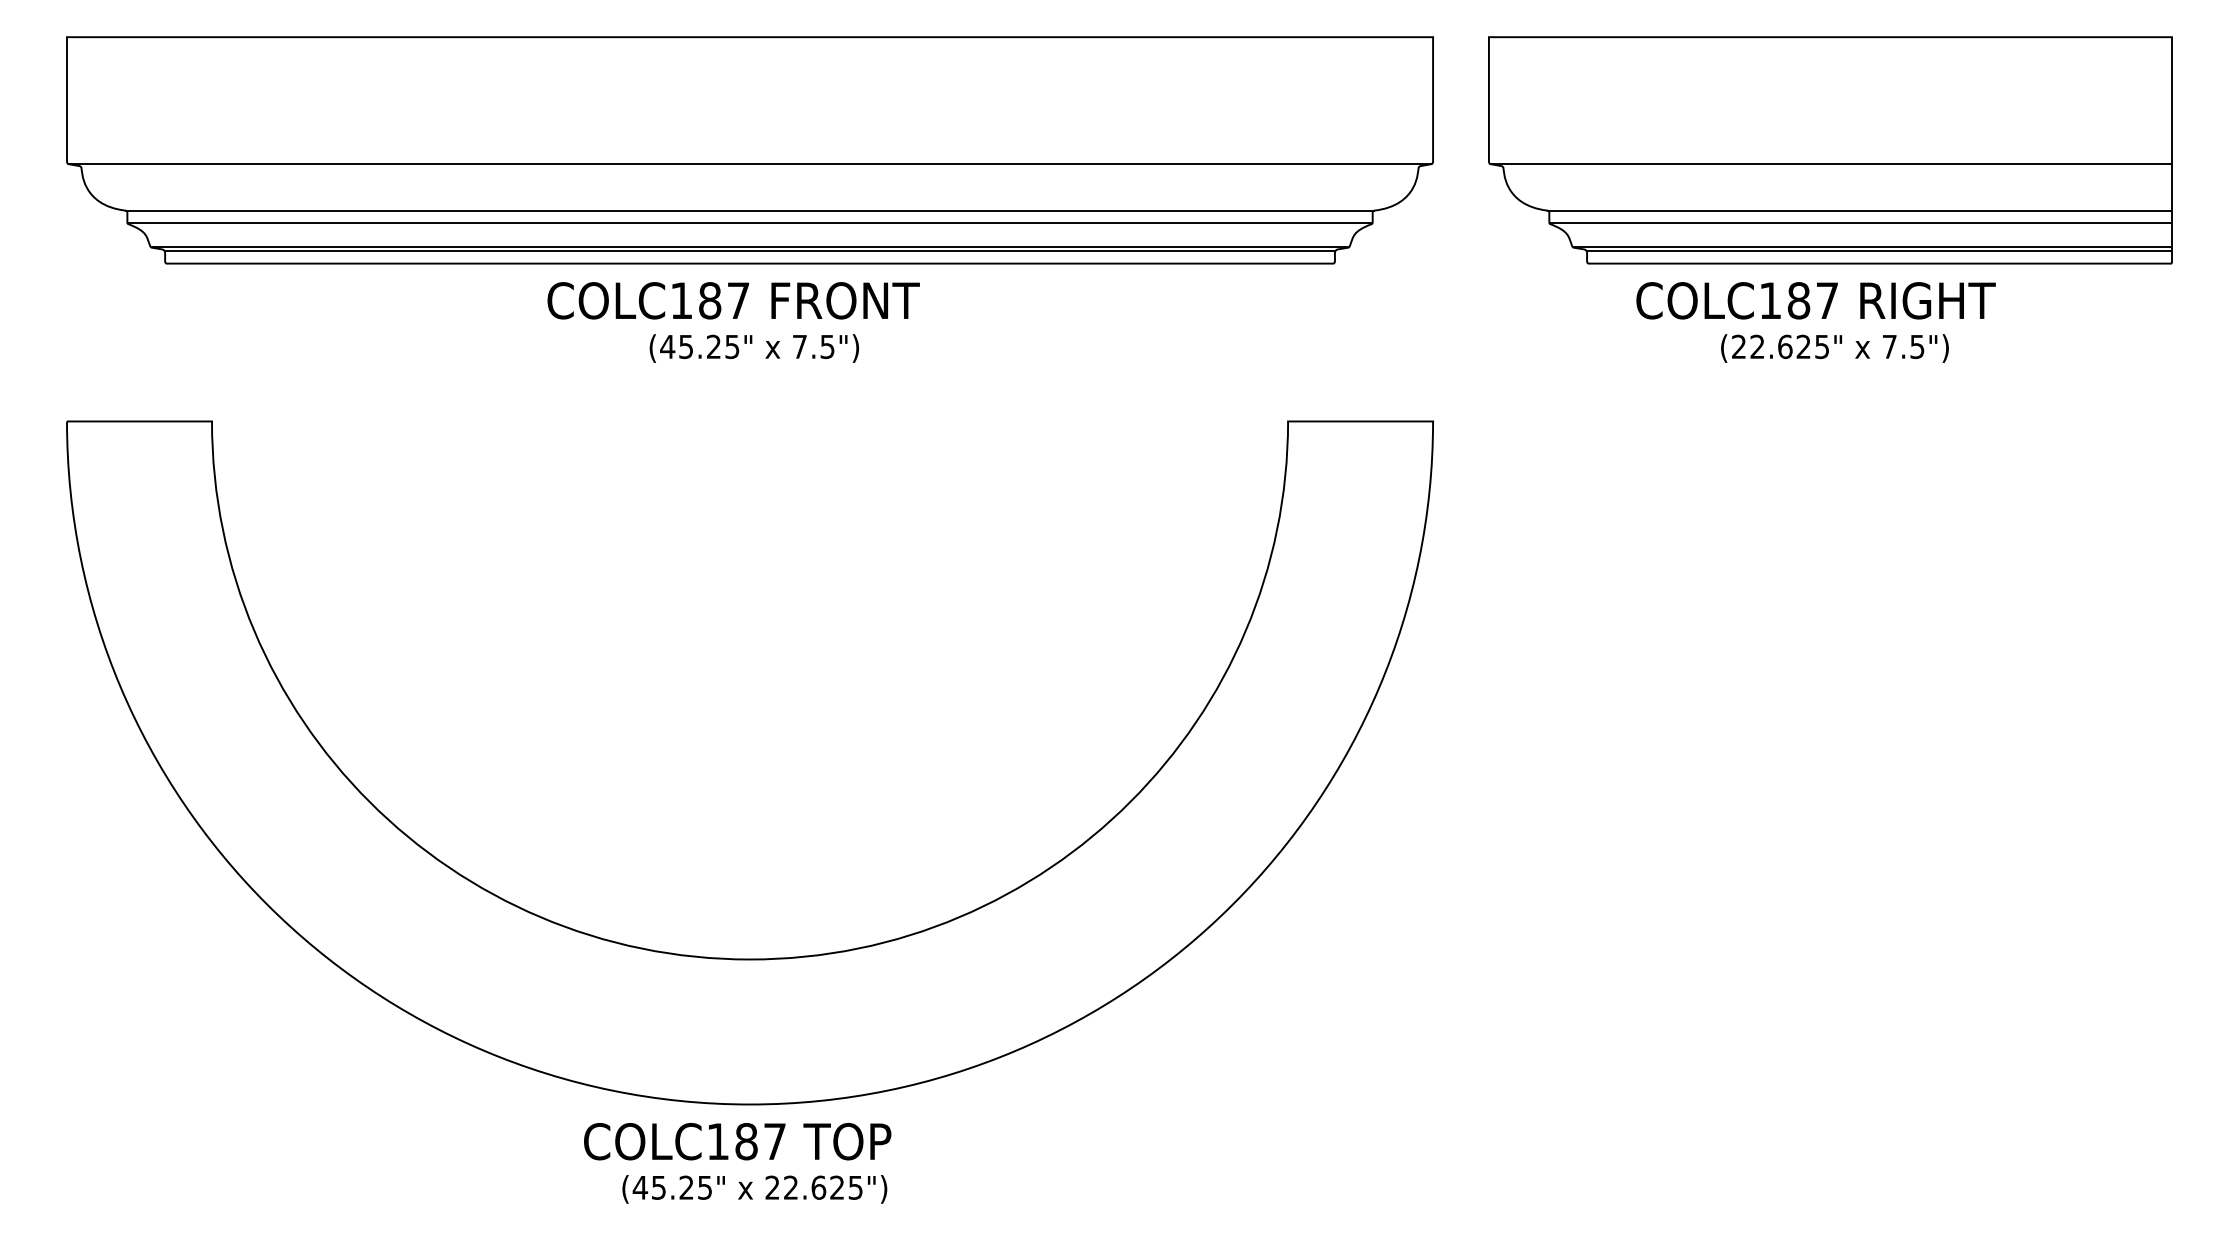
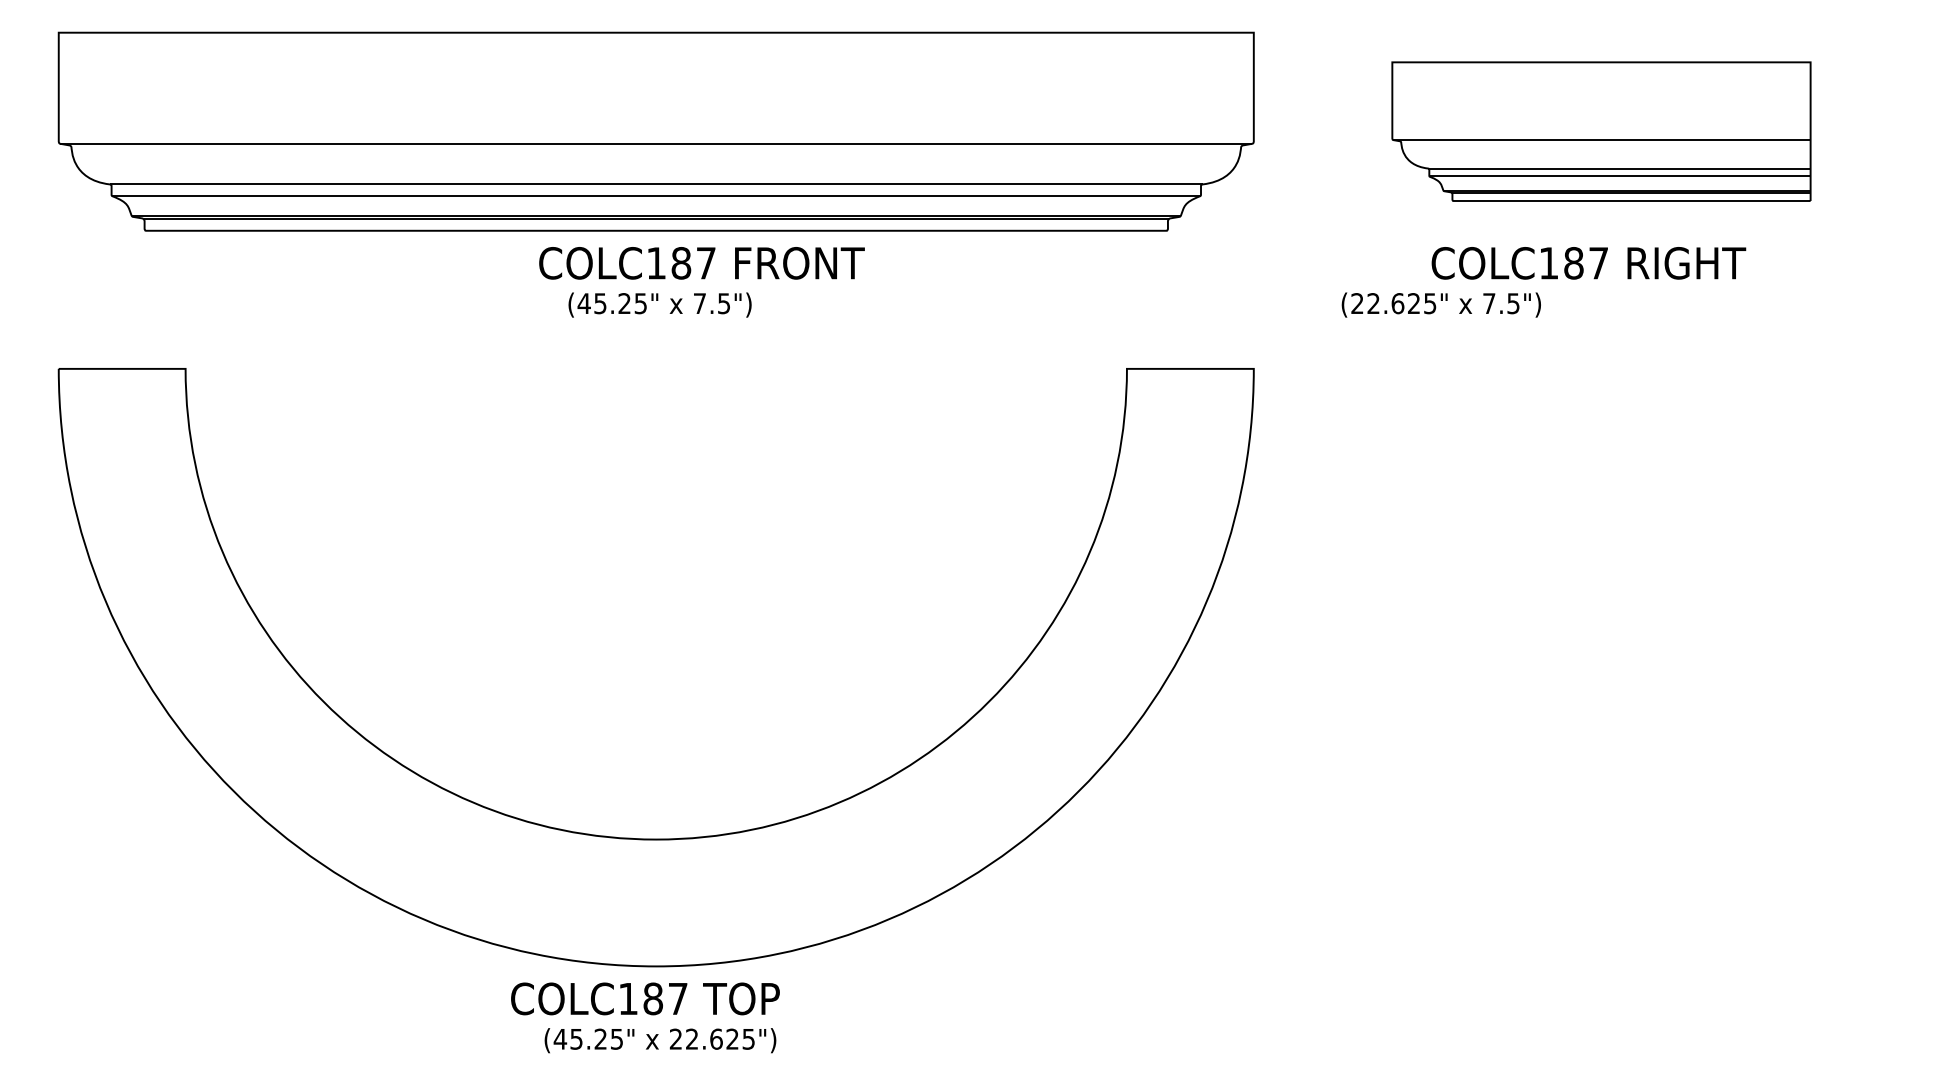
part: (1830, 150) -> (1601, 131), size x0.7
text: (733, 301) -> (701, 263), moved
text: (1833, 347) -> (1440, 304), moved

